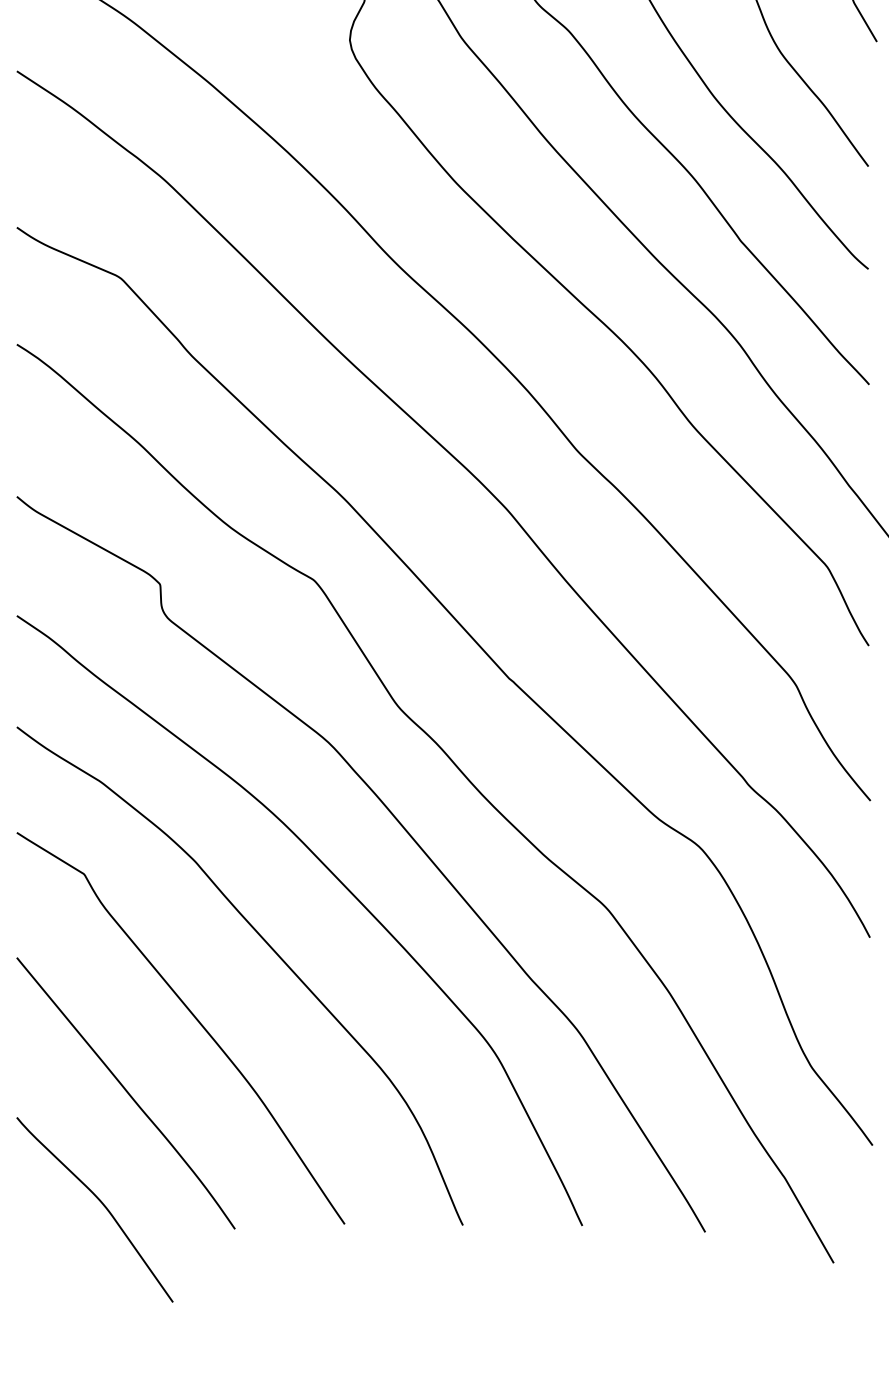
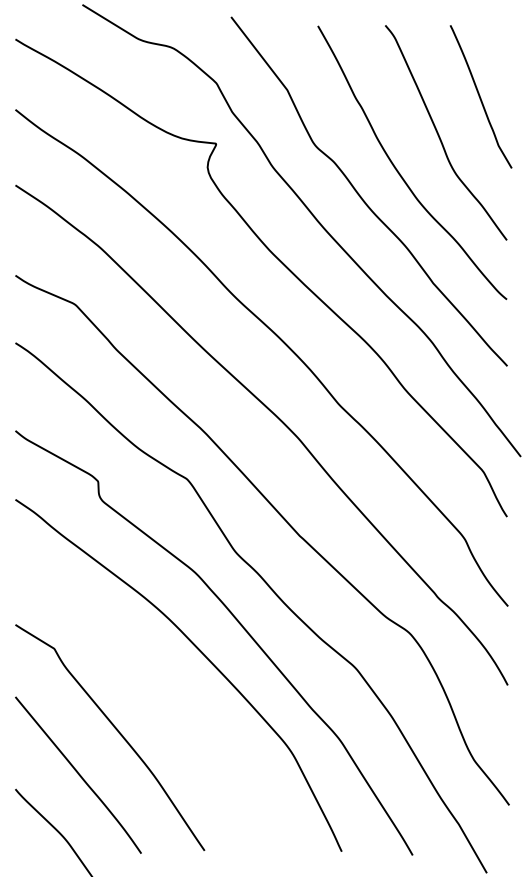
curve: (275, 955) -> (164, 695), removed

